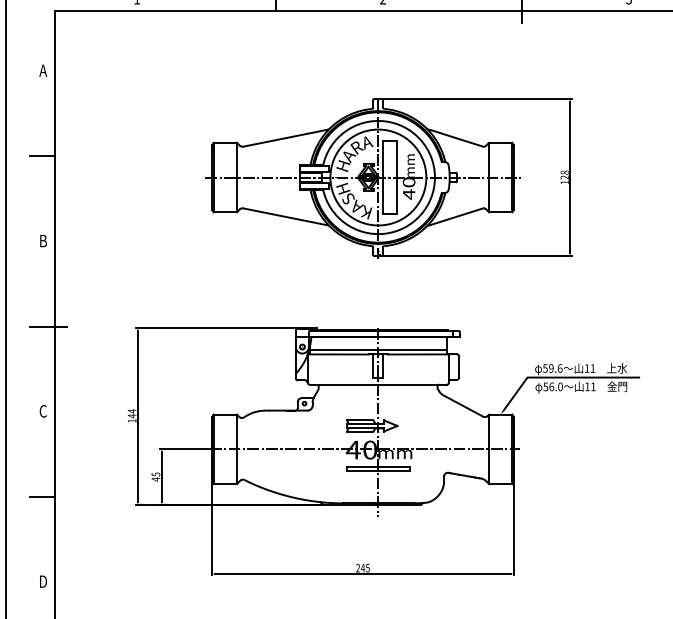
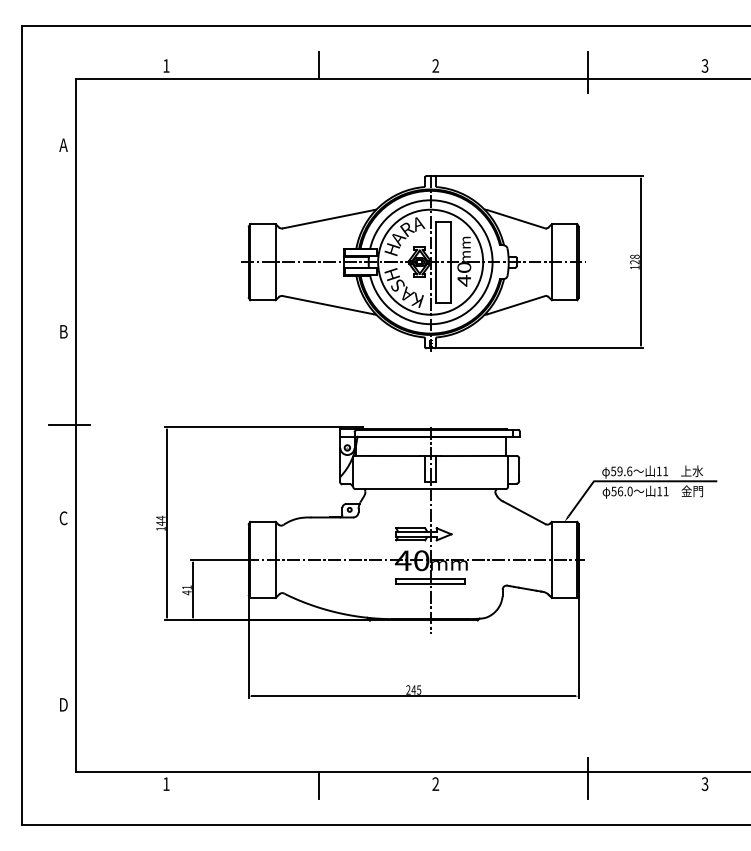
line: (42, 155) -> (62, 238), removed
line: (378, 350) -> (430, 451), removed
text: (155, 474) -> (186, 587), 45 -> 41
line: (42, 497) -> (62, 612), removed

